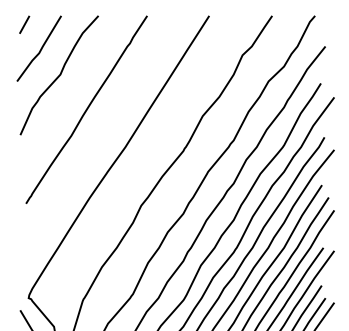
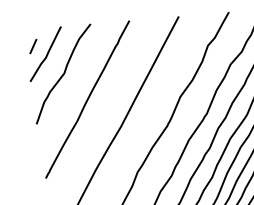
line: (24, 24) -> (33, 46), moved

